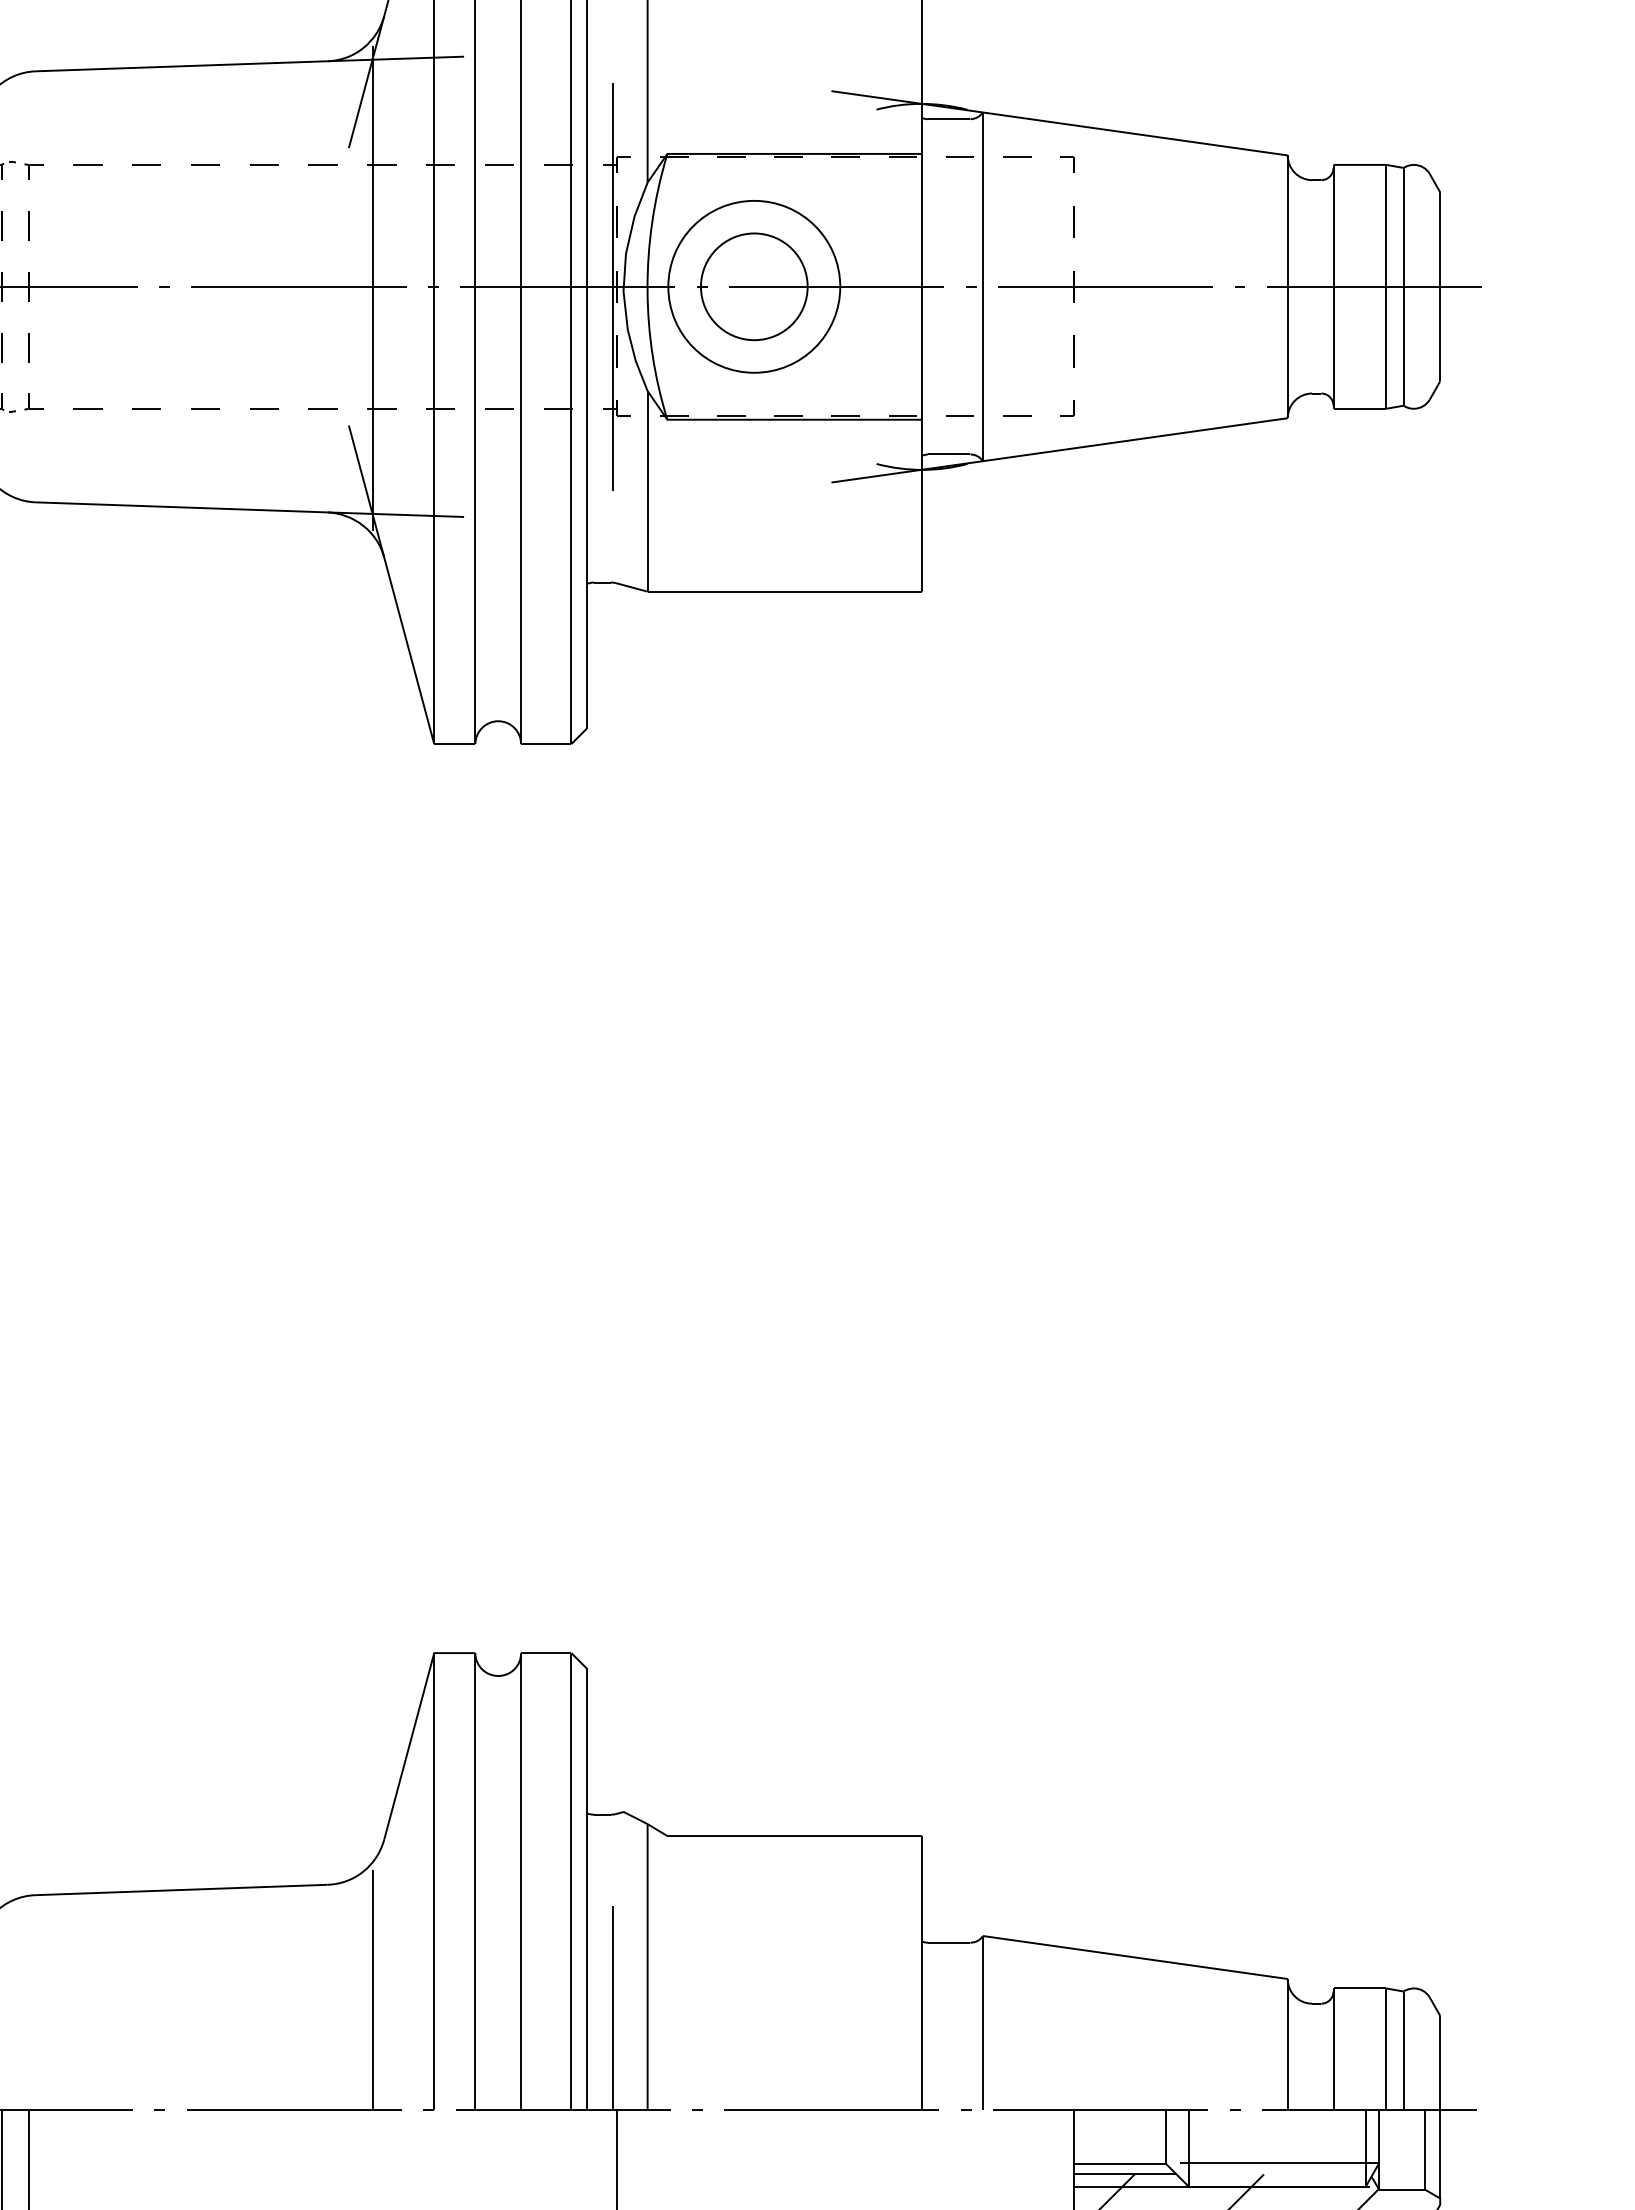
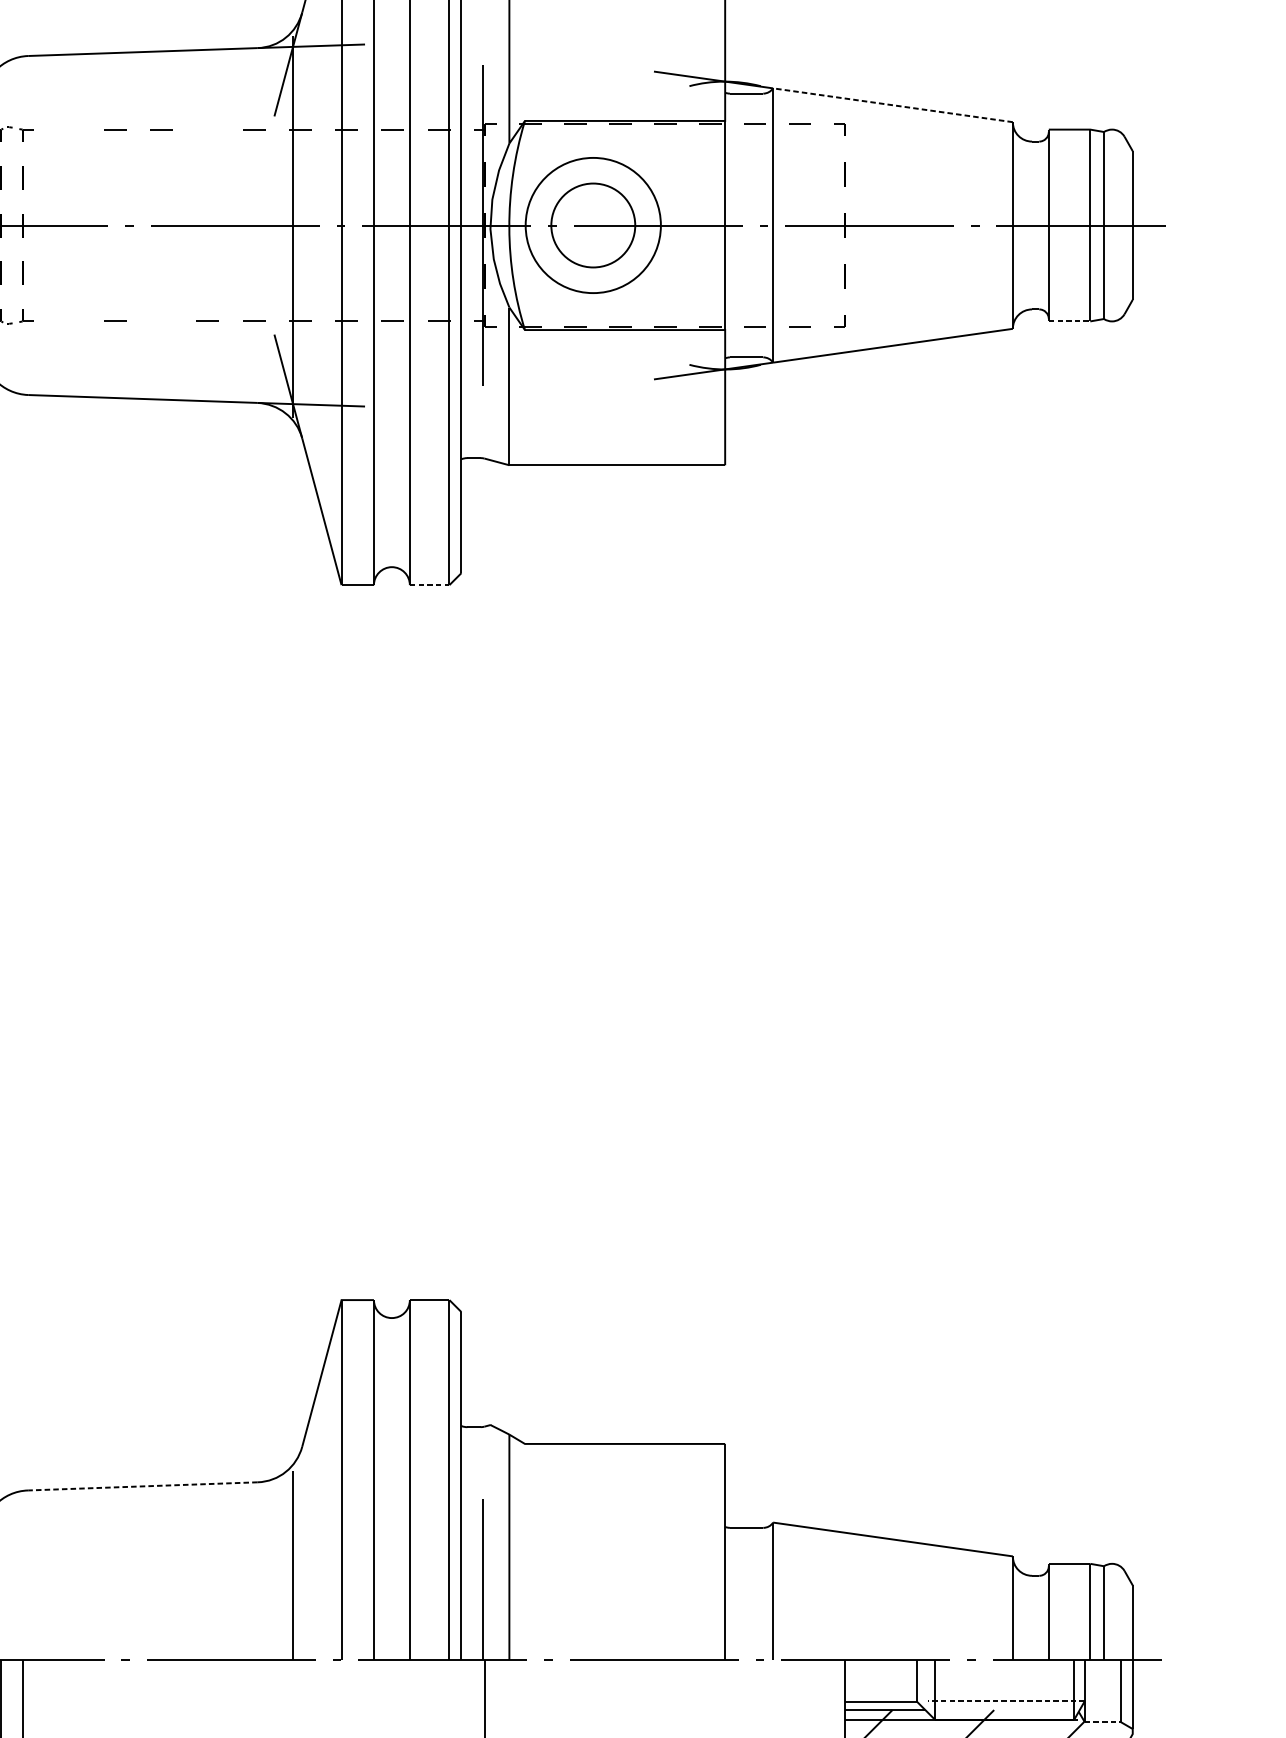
line: (1135, 133) -> (893, 104), solid -> dashed
line: (87, 164) -> (68, 129), removed
line: (264, 164) -> (208, 129), removed
line: (87, 408) -> (68, 321), removed
line: (205, 408) -> (161, 321), removed
line: (1360, 408) -> (1070, 321), solid -> dashed
line: (546, 744) -> (429, 585), solid -> dashed
line: (181, 1889) -> (142, 1486), solid -> dashed
line: (1278, 2163) -> (1005, 1701), solid -> dashed
line: (1402, 2189) -> (1103, 1721), solid -> dashed

